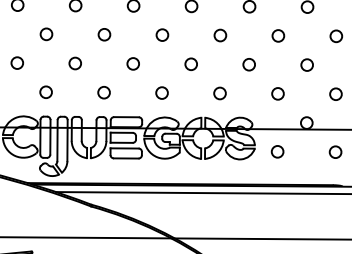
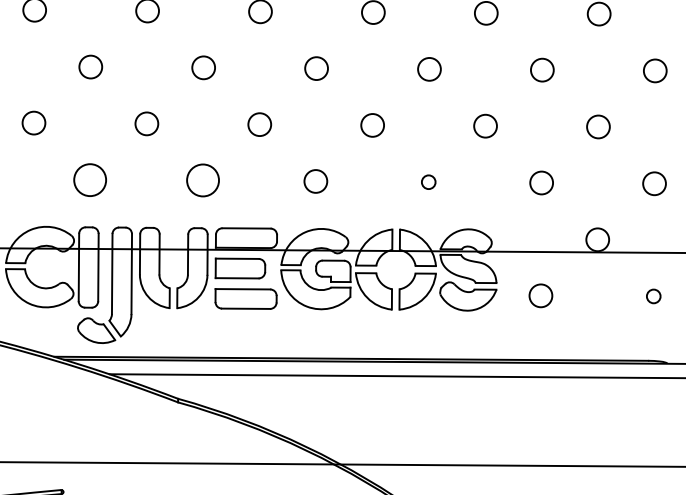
circle: (45, 91) -> (88, 178), size x1.4
circle: (103, 92) -> (201, 180), size x1.4
circle: (219, 93) -> (427, 182), size x0.6
circle: (335, 151) -> (653, 295), size x0.6

